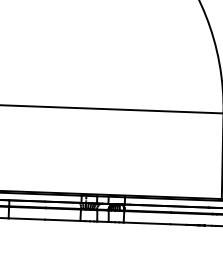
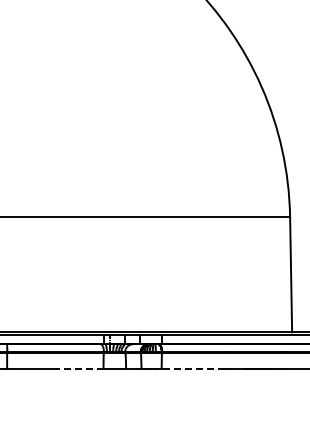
line: (62, 220) -> (79, 368), solid -> dashed
line: (146, 223) -> (192, 368), solid -> dashed

